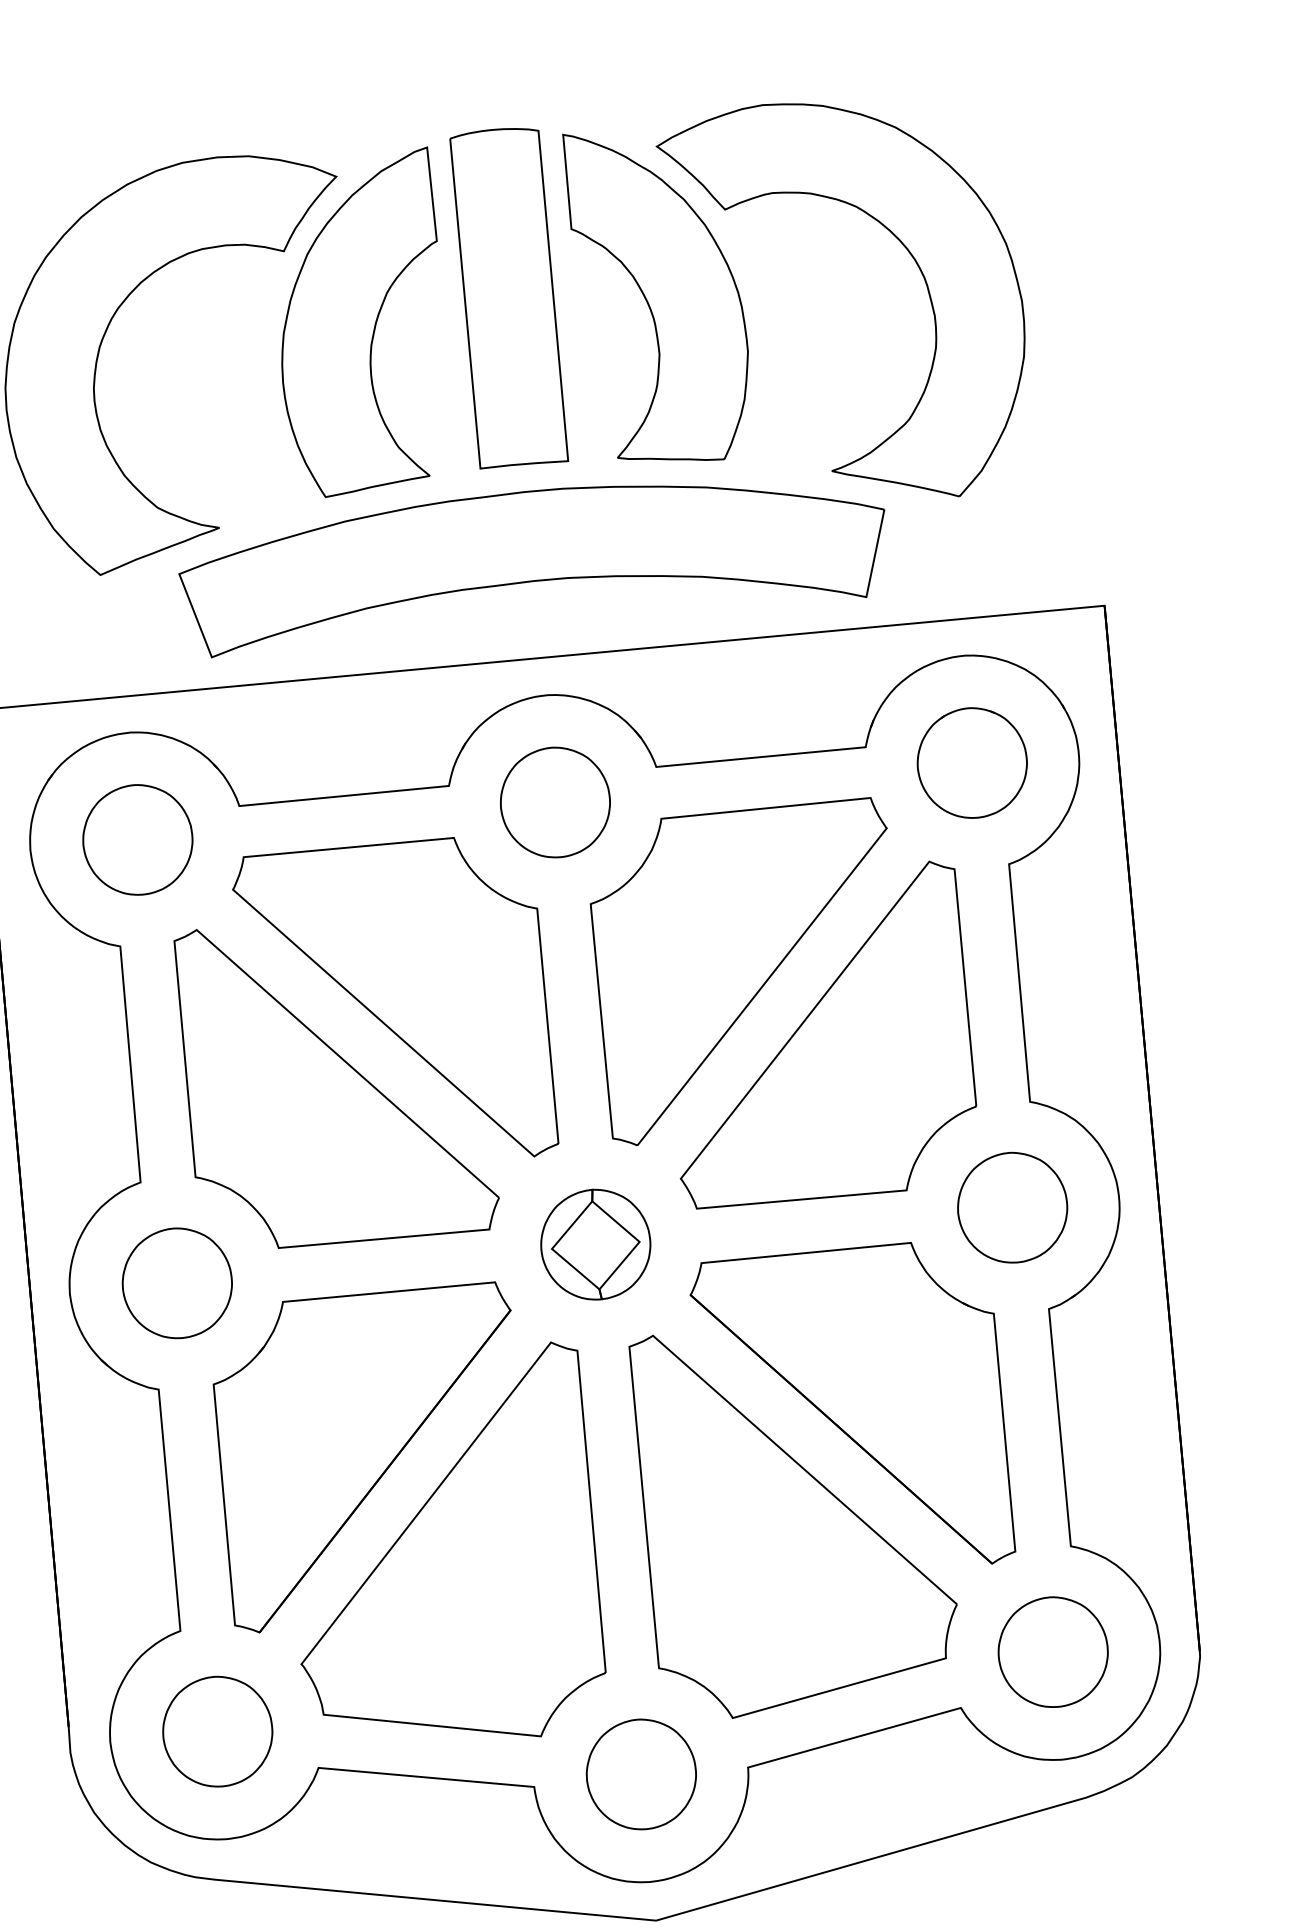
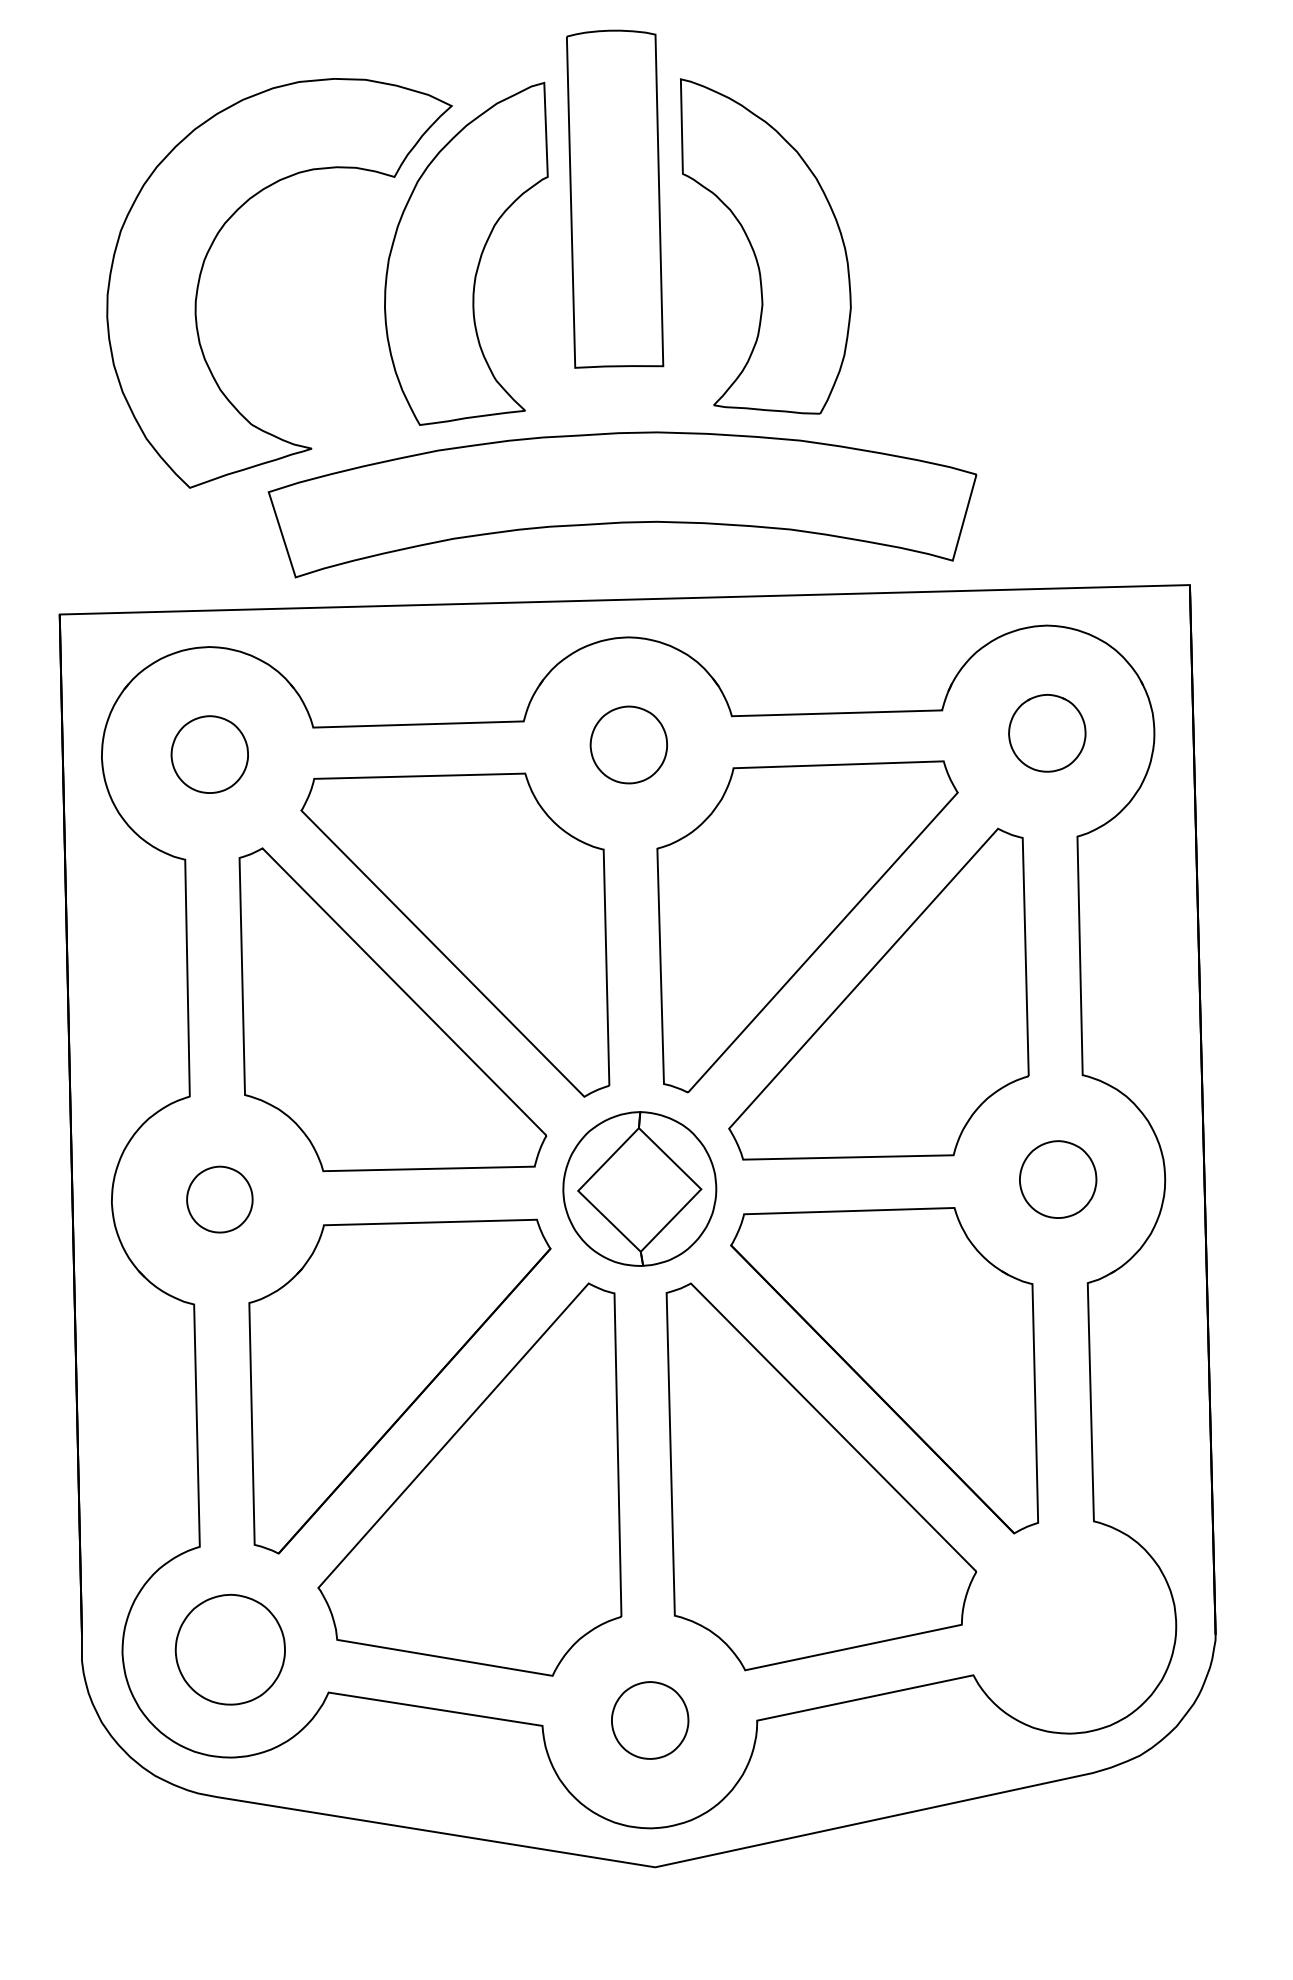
part: (911, 257) -> (1020, 224), removed
part: (509, 296) -> (615, 198), moved
part: (971, 763) -> (1046, 733), size x0.7
part: (555, 802) -> (628, 744), size x0.7
part: (137, 839) -> (209, 754), size x0.7
part: (1011, 1207) -> (1057, 1179), size x0.7
part: (595, 1244) -> (639, 1188), size x1.4
part: (177, 1283) -> (219, 1199), size x0.6
part: (1052, 1651) -> (1068, 1625), removed
part: (640, 1774) -> (649, 1720), size x0.7

